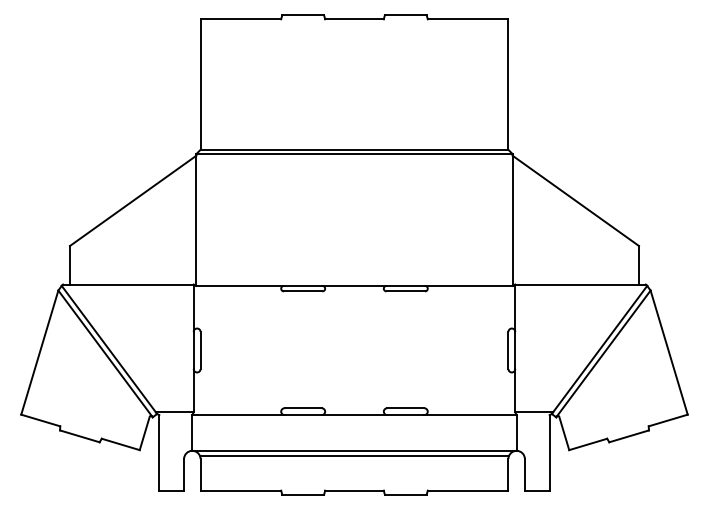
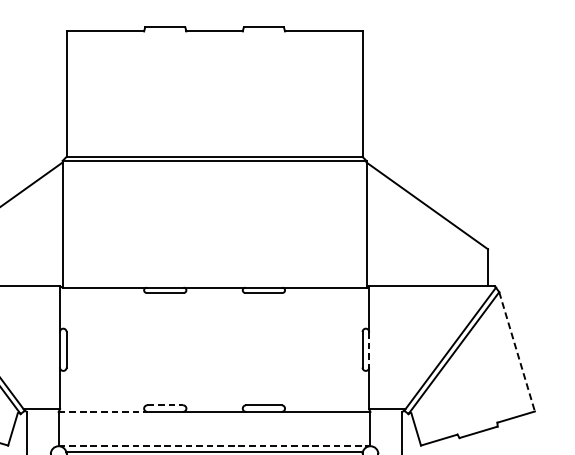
line: (515, 350) -> (369, 349), solid -> dashed
line: (669, 352) -> (517, 351), solid -> dashed
line: (303, 408) -> (165, 405), solid -> dashed
line: (238, 415) -> (103, 412), solid -> dashed
line: (354, 450) -> (214, 445), solid -> dashed

